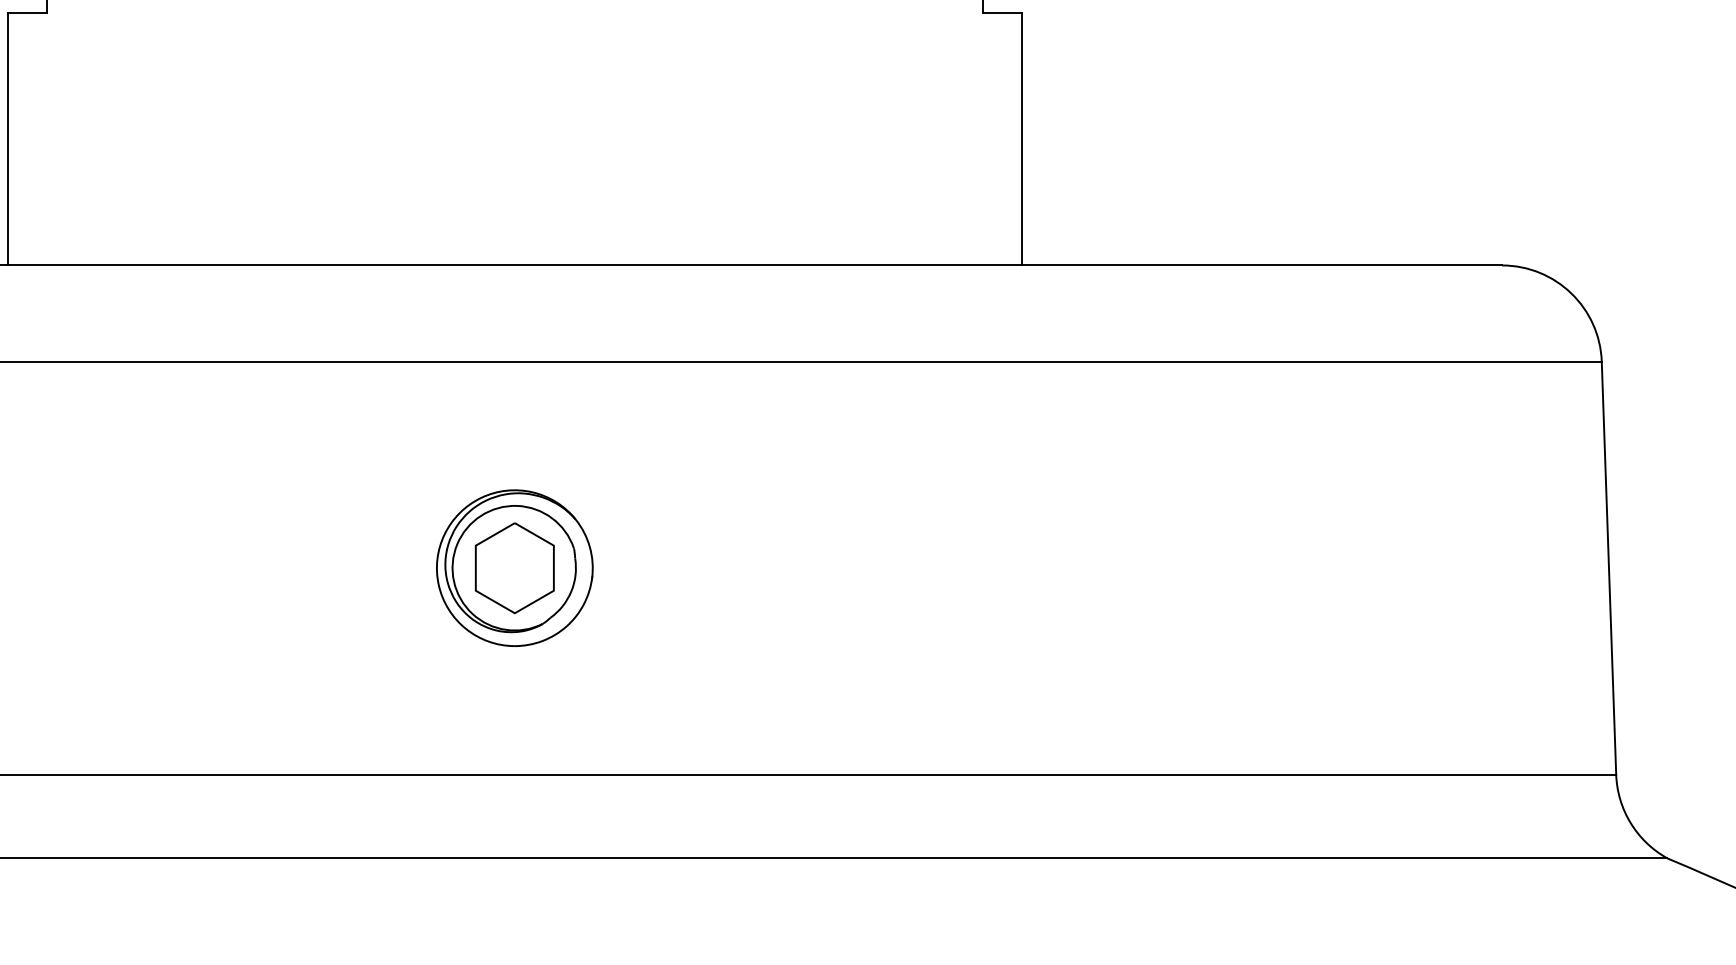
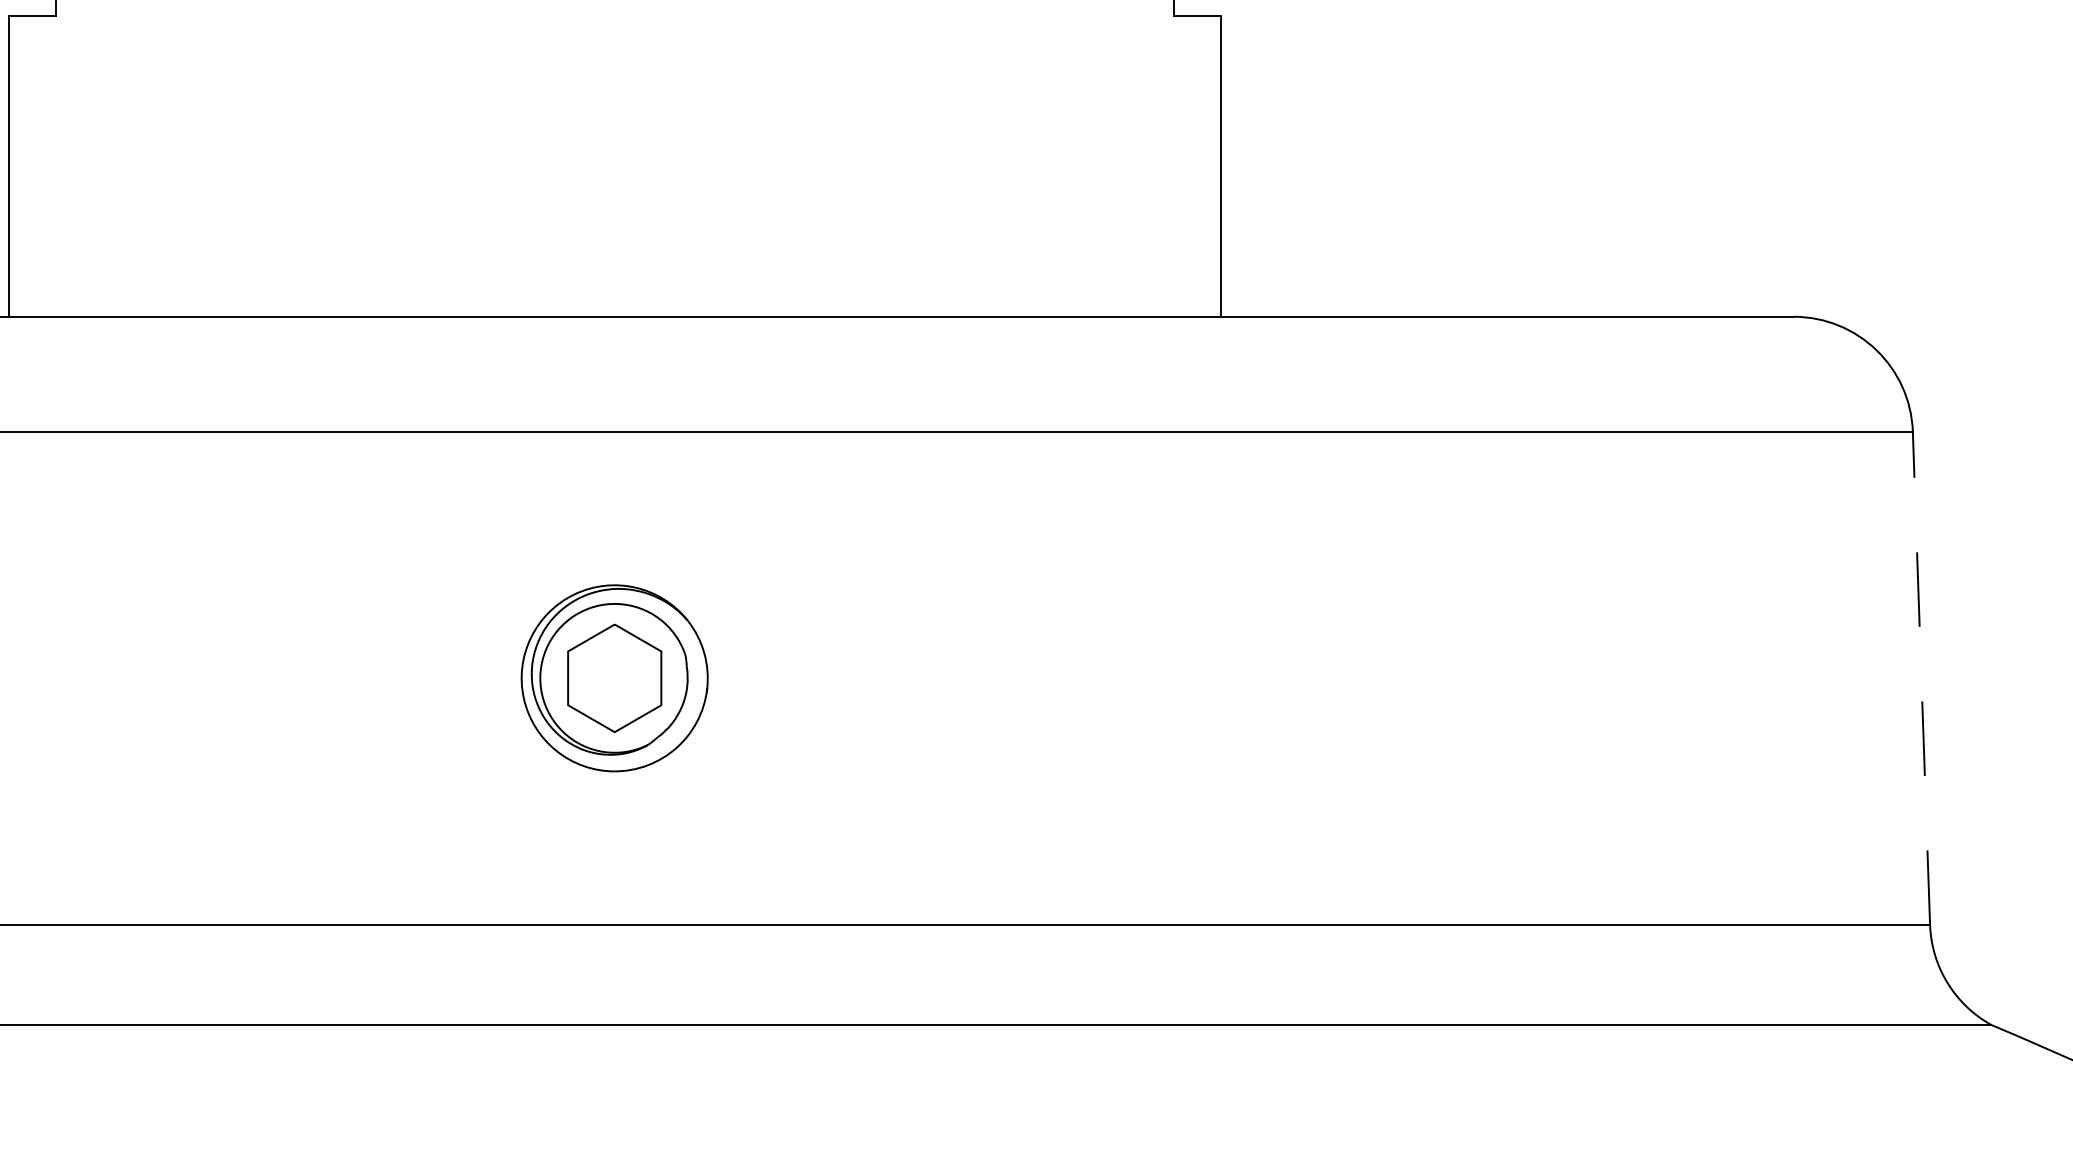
line: (1608, 568) -> (1920, 678), solid -> dashed

